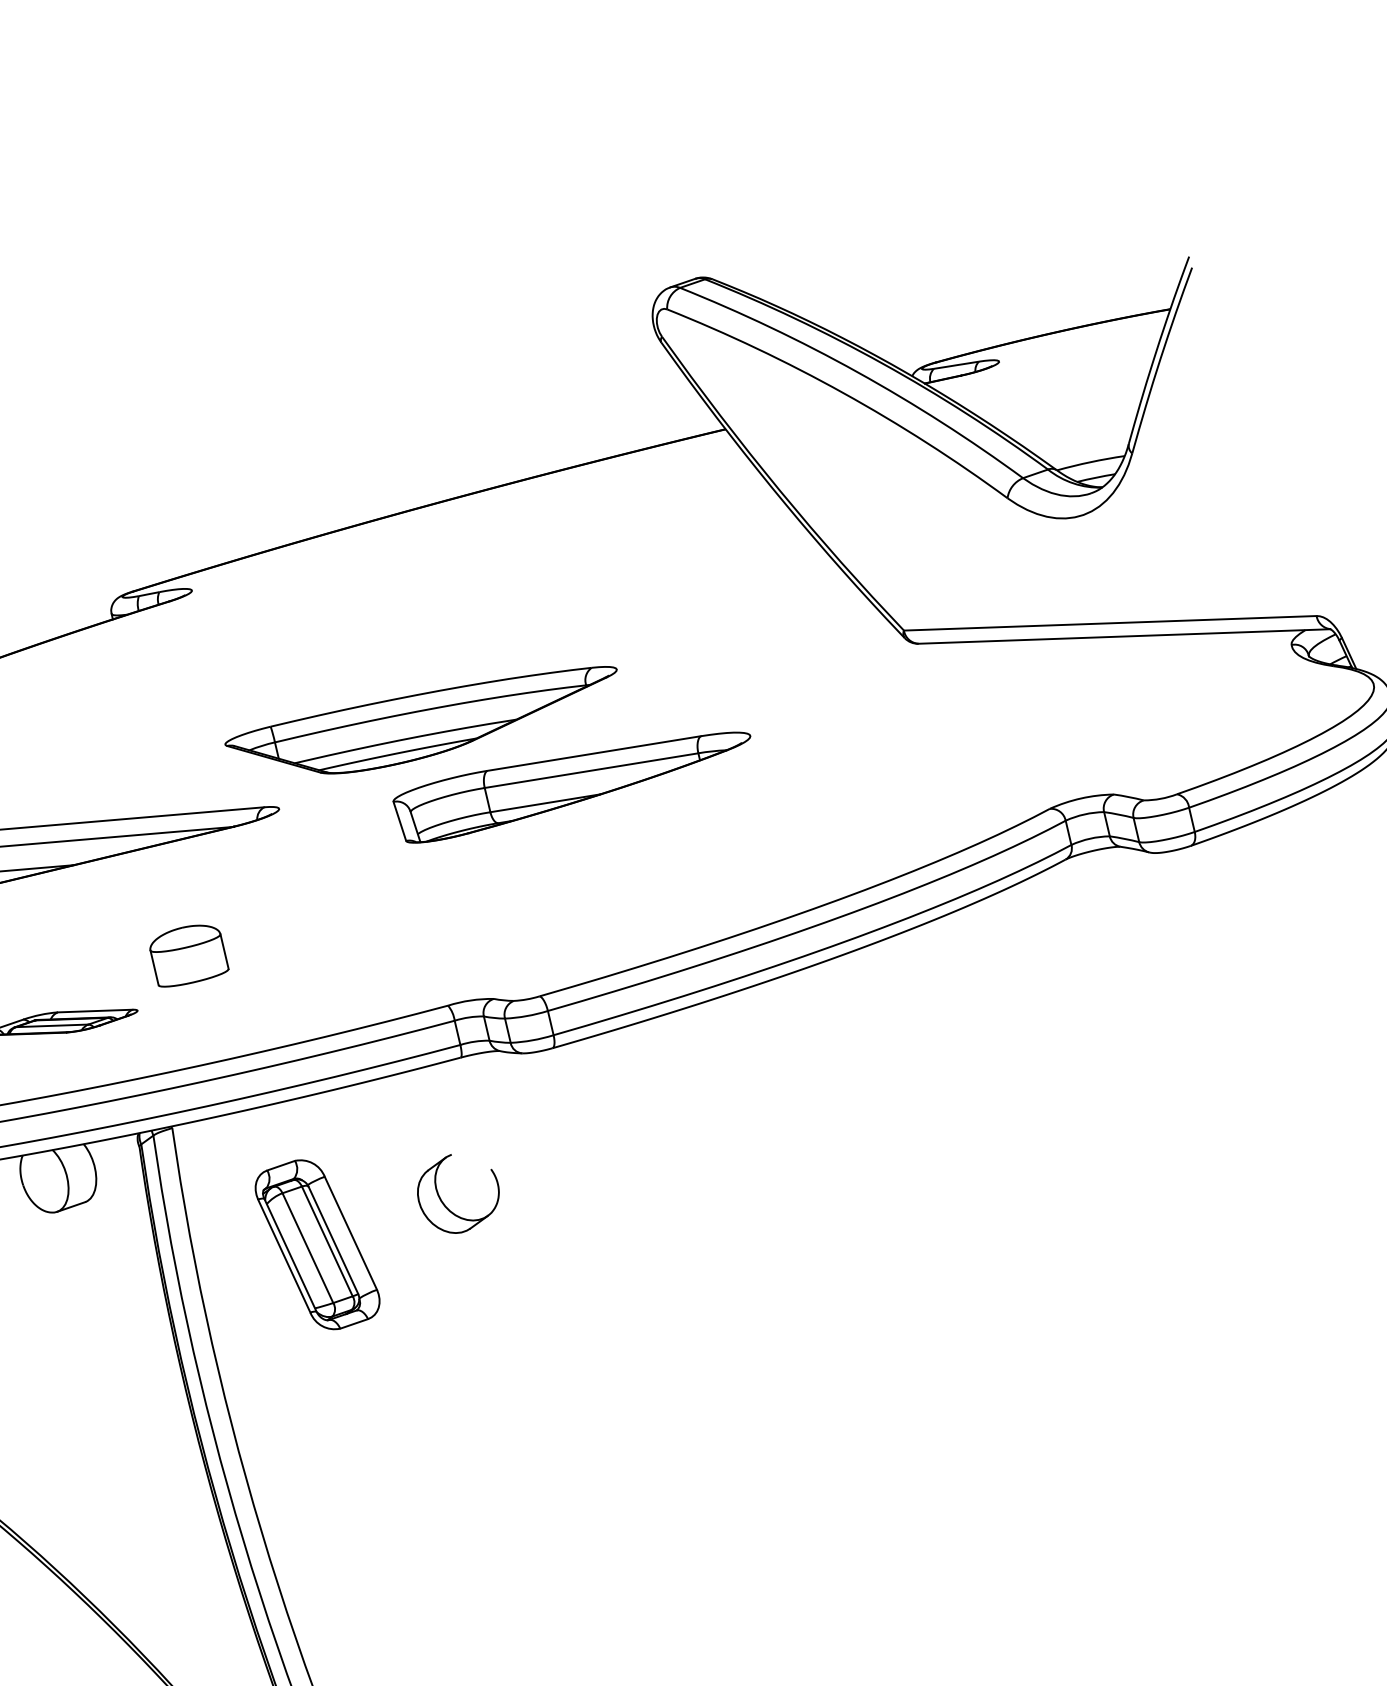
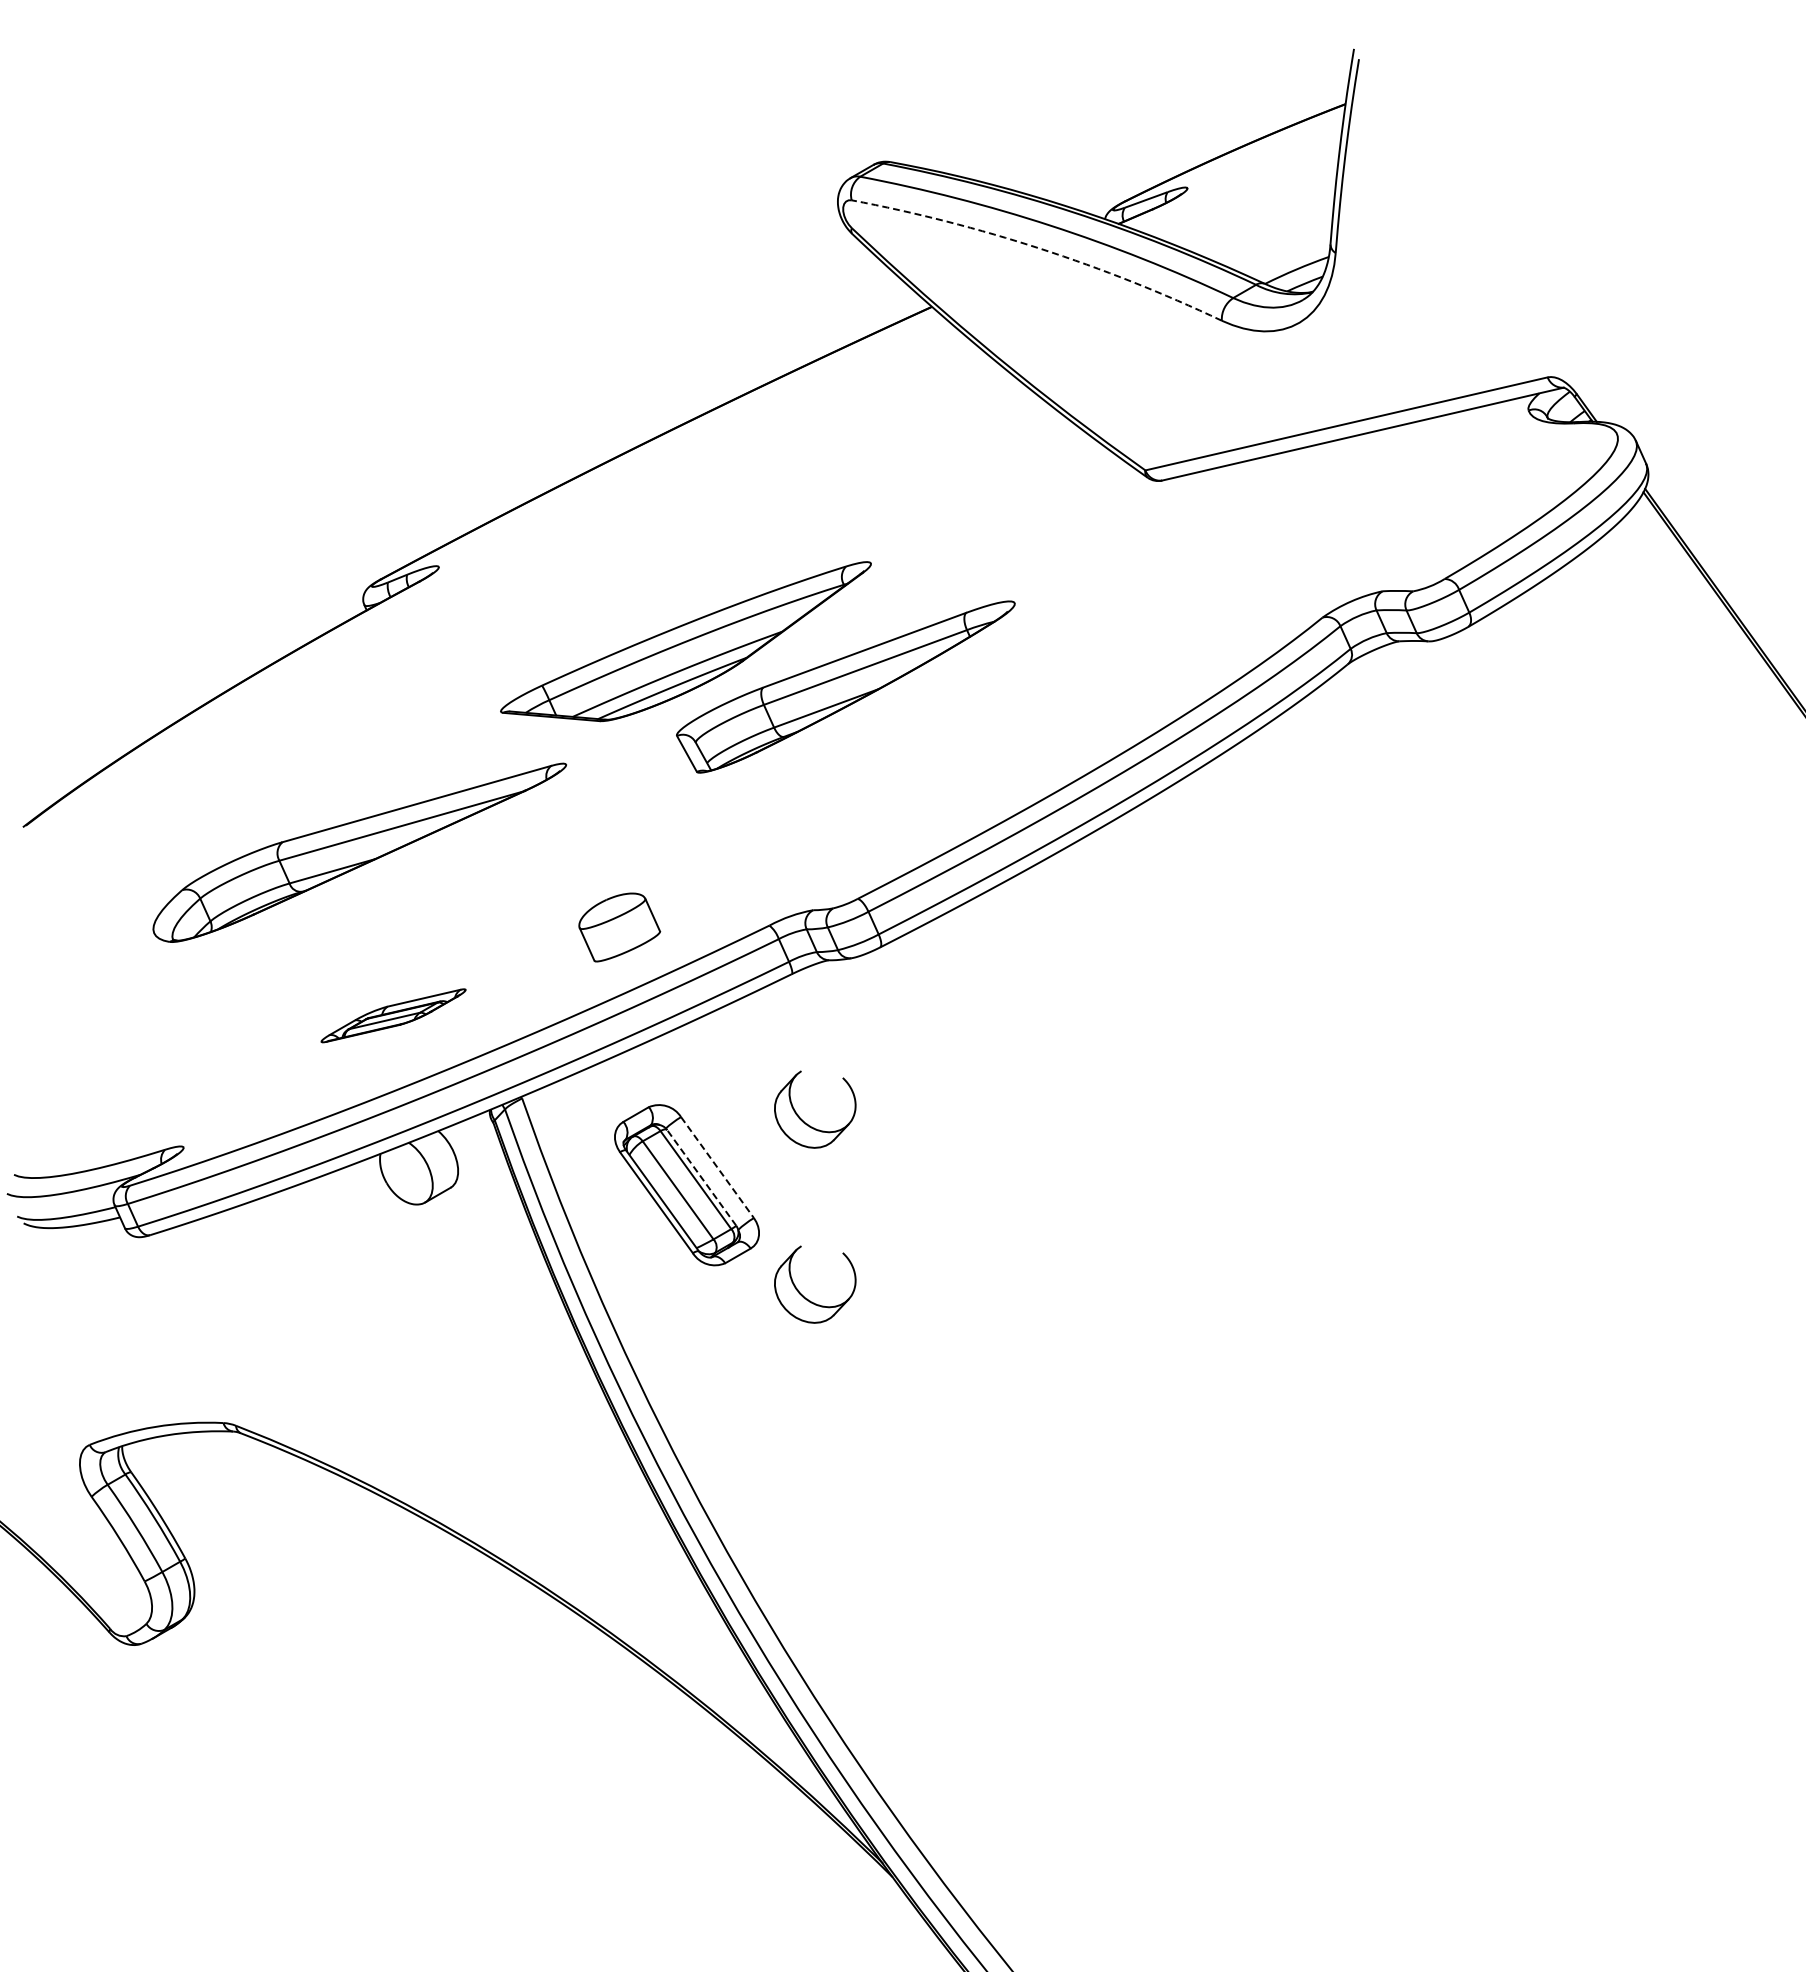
arc: (843, 392) -> (1040, 248), solid -> dashed
part: (189, 957) -> (619, 927), moved
line: (350, 1234) -> (717, 1168), solid -> dashed
line: (333, 1239) -> (701, 1177), solid -> dashed
part: (414, 1378) -> (807, 1298), added

